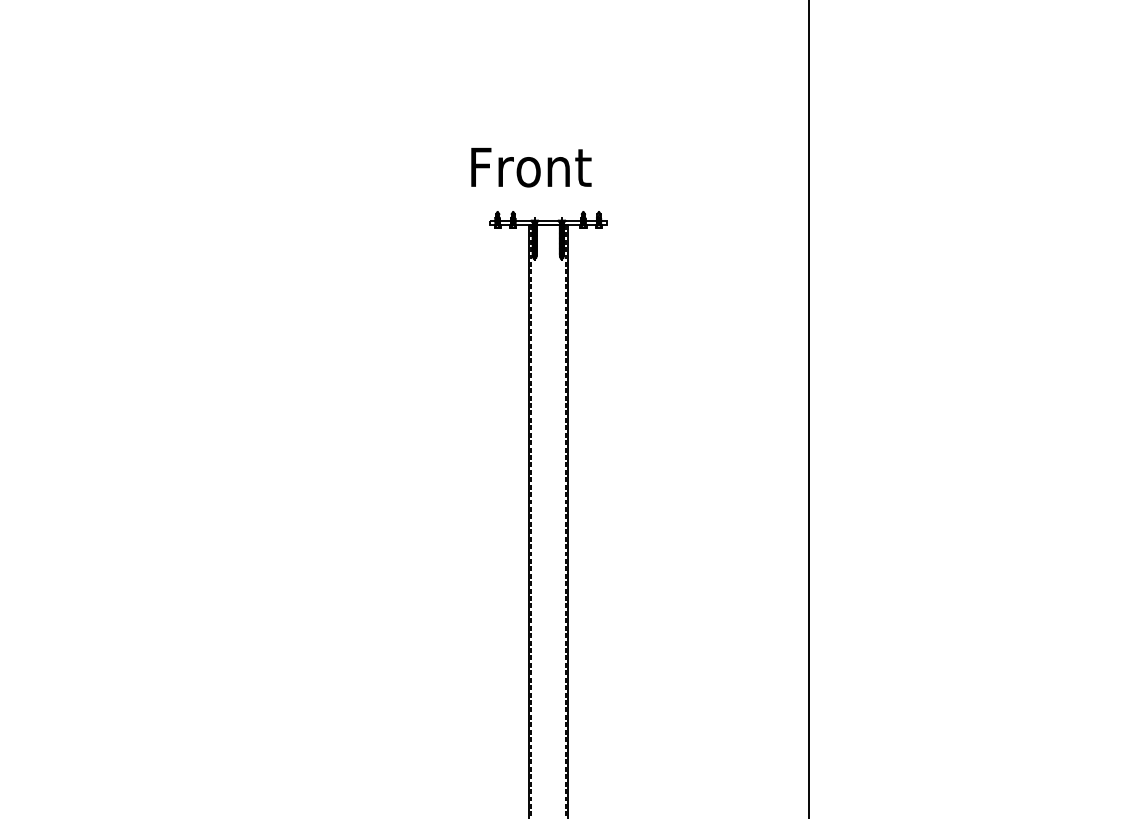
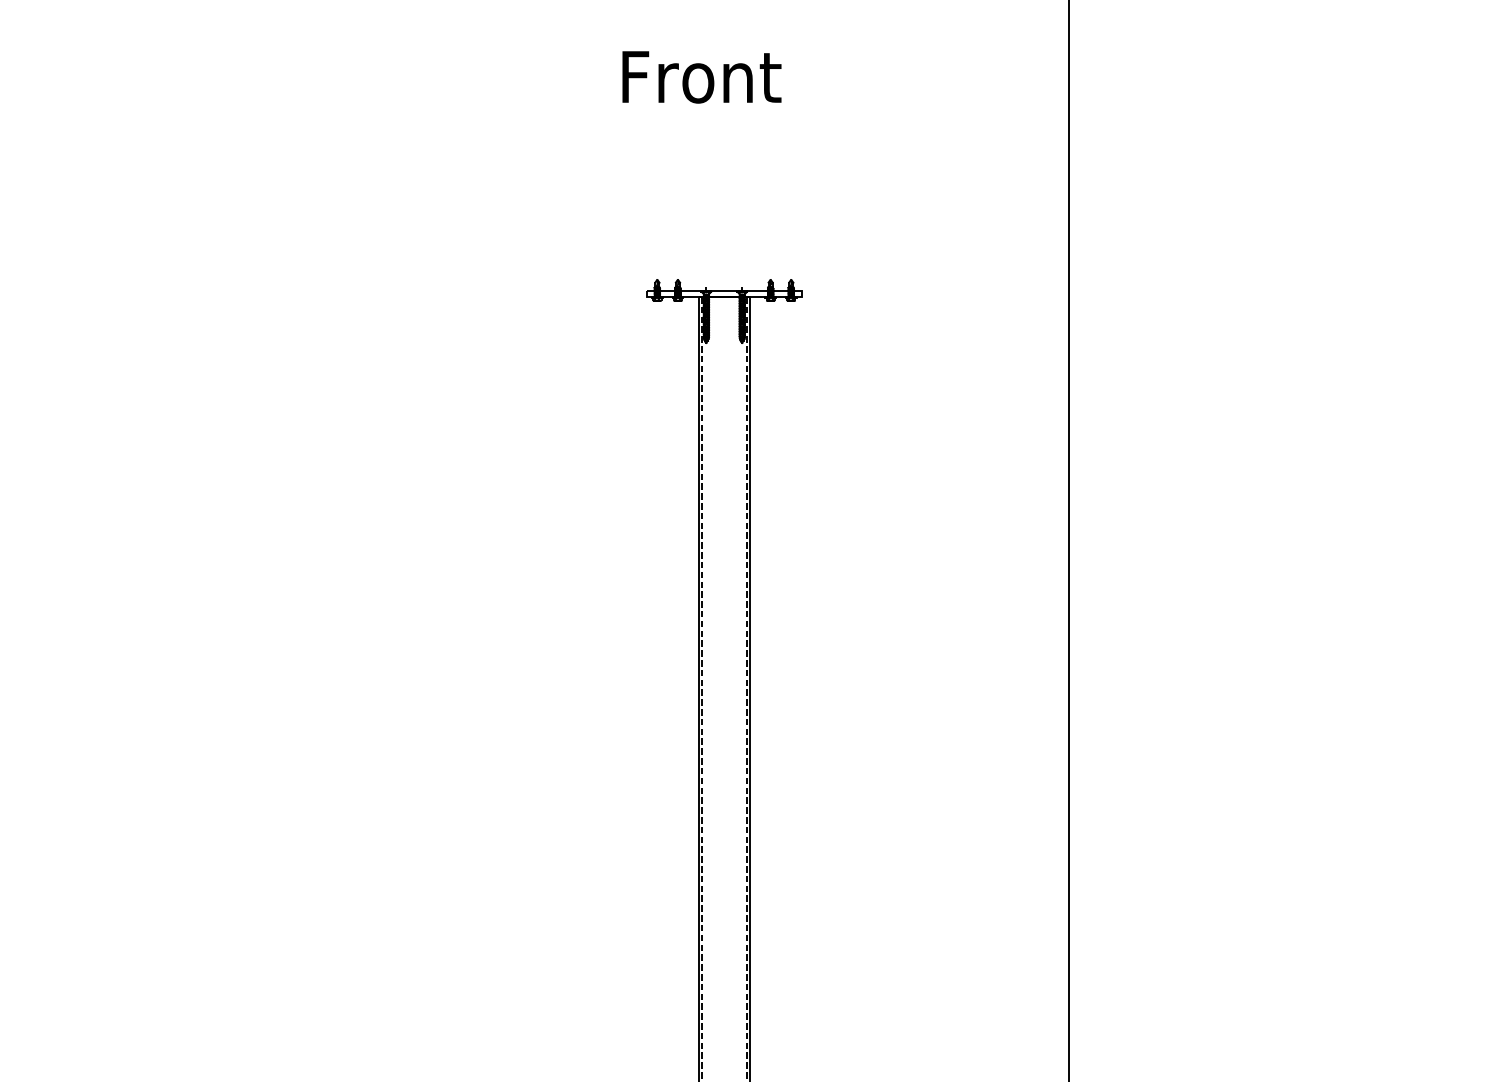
text: (531, 167) -> (701, 77), moved

